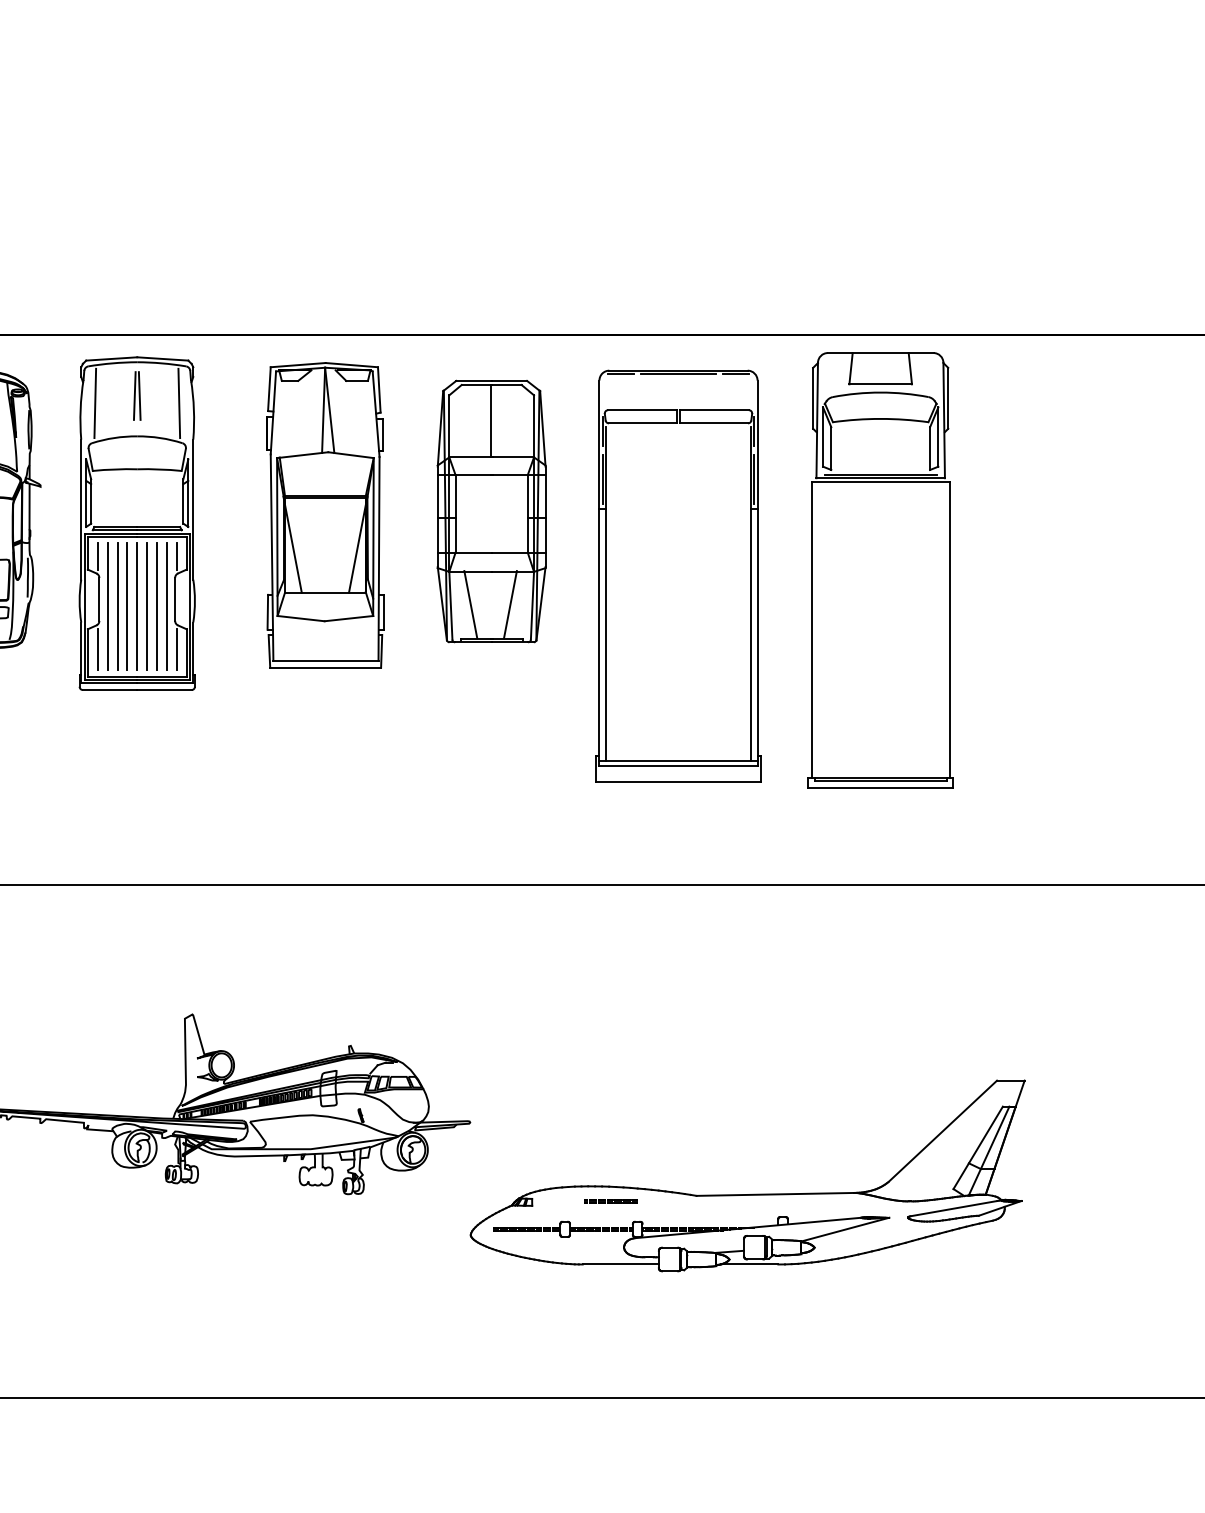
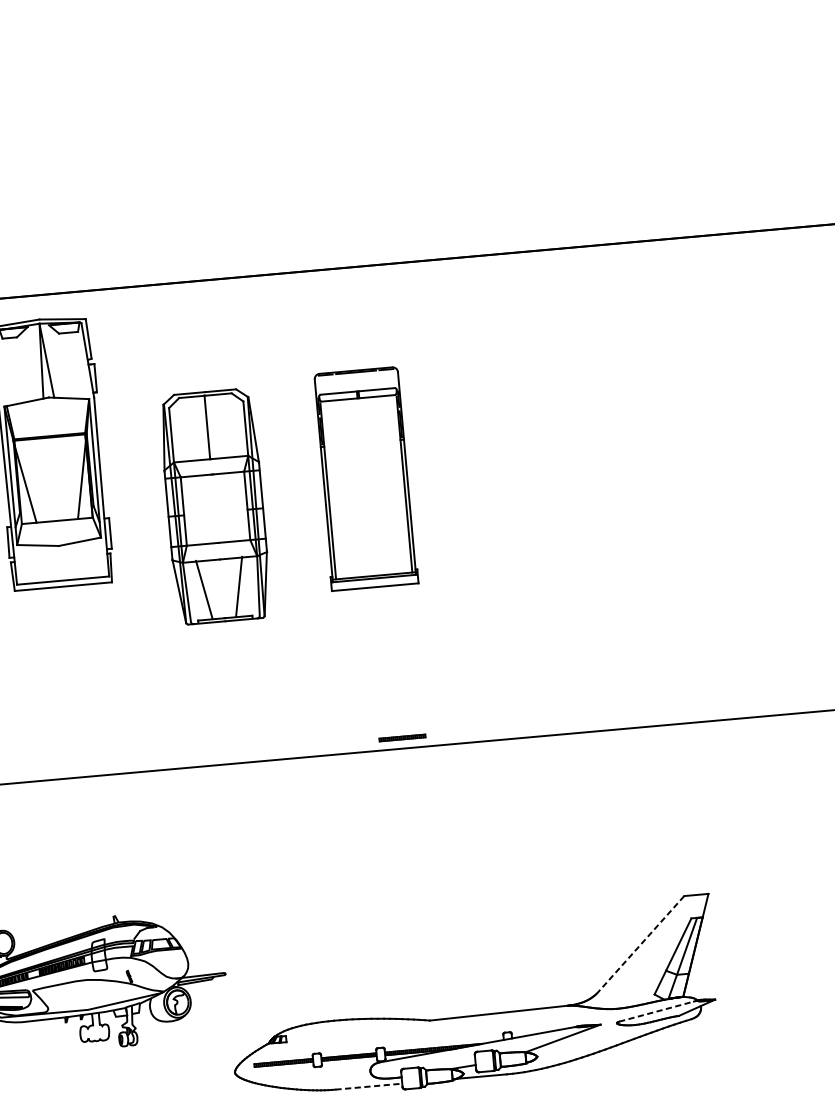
part: (491, 511) -> (215, 506), moved
part: (880, 570) -> (542, 457), removed
part: (678, 575) -> (365, 478), size x0.6
line: (942, 1131) -> (640, 944), solid -> dashed
line: (610, 1201) -> (401, 738), moved
line: (954, 1208) -> (656, 1011), solid -> dashed
line: (621, 1264) -> (369, 1086), solid -> dashed

